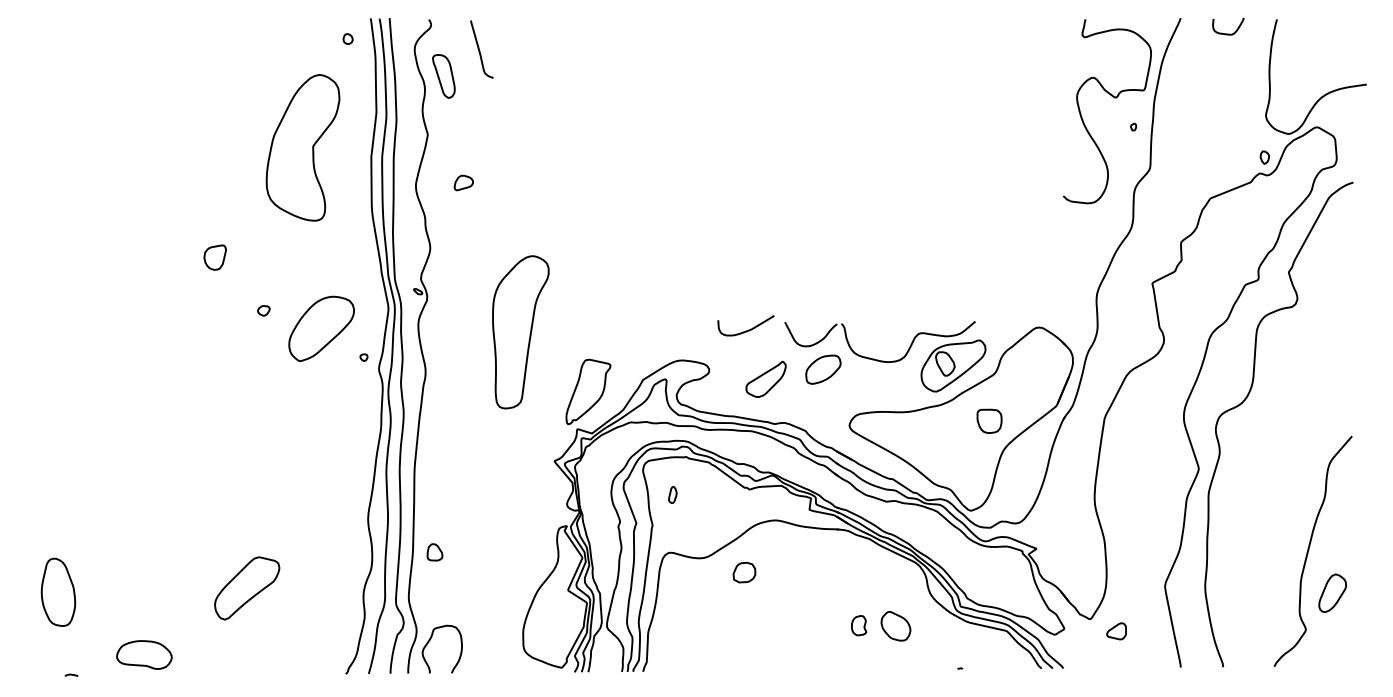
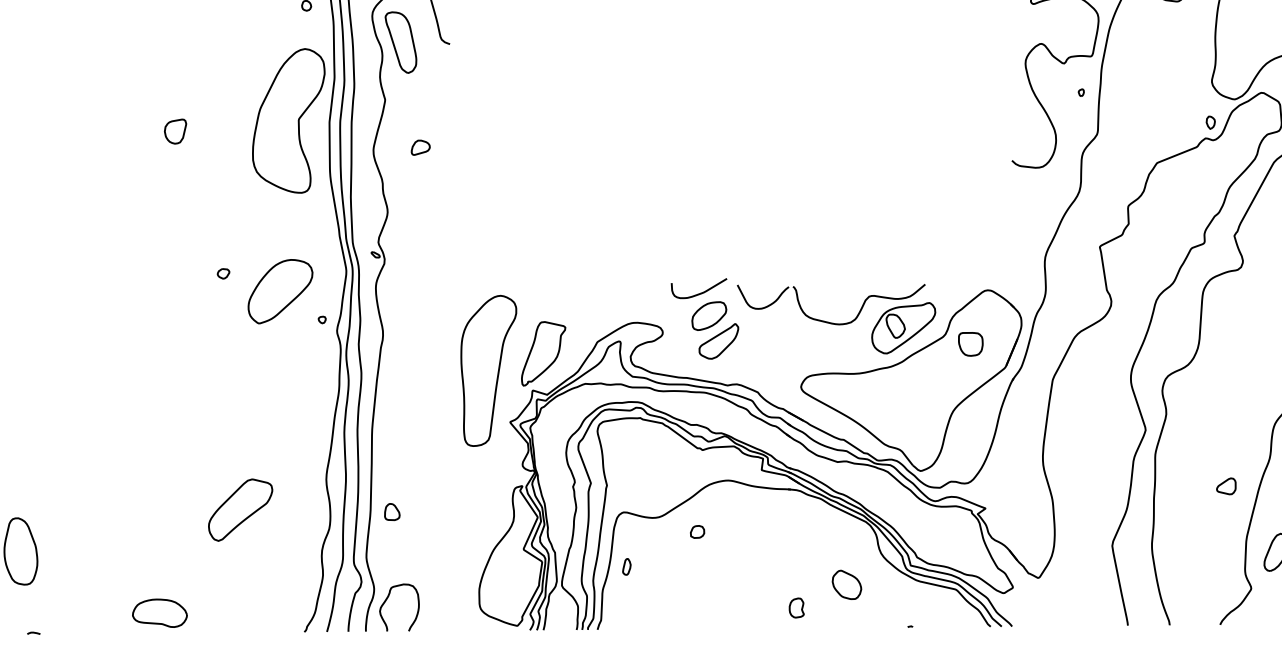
part: (443, 76) -> (400, 42), size x1.43
part: (302, 147) -> (288, 120), moved
part: (214, 257) -> (174, 131), moved
part: (520, 332) -> (488, 371), moved
part: (823, 369) -> (709, 315), moved
part: (989, 420) -> (970, 343), moved
part: (672, 494) -> (626, 566), moved
part: (744, 572) -> (697, 531), size x0.62
part: (247, 588) -> (240, 510), moved
part: (859, 625) -> (797, 607), moved
part: (1116, 631) -> (1226, 486), moved
part: (144, 654) -> (160, 612), moved

